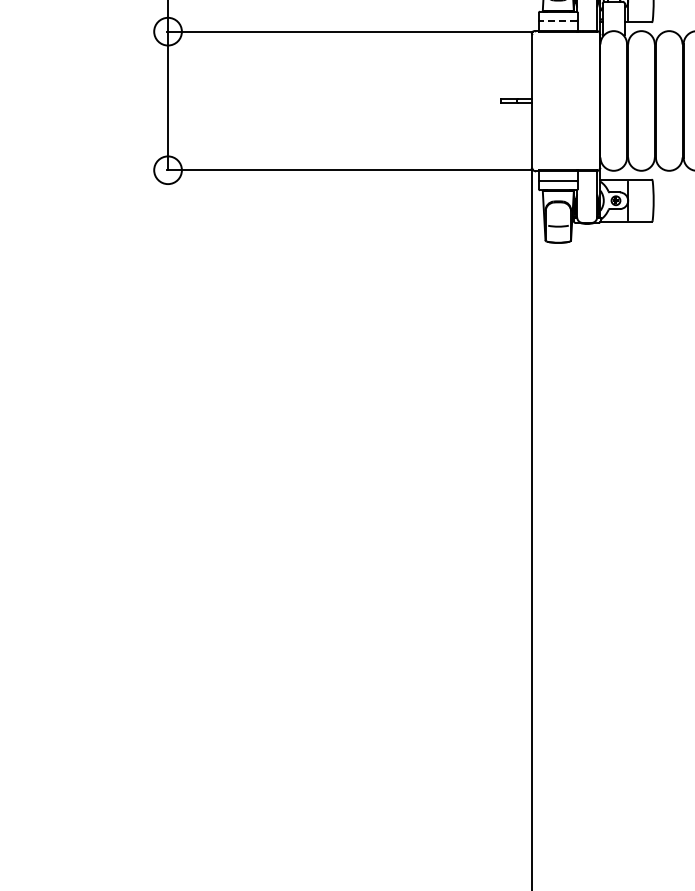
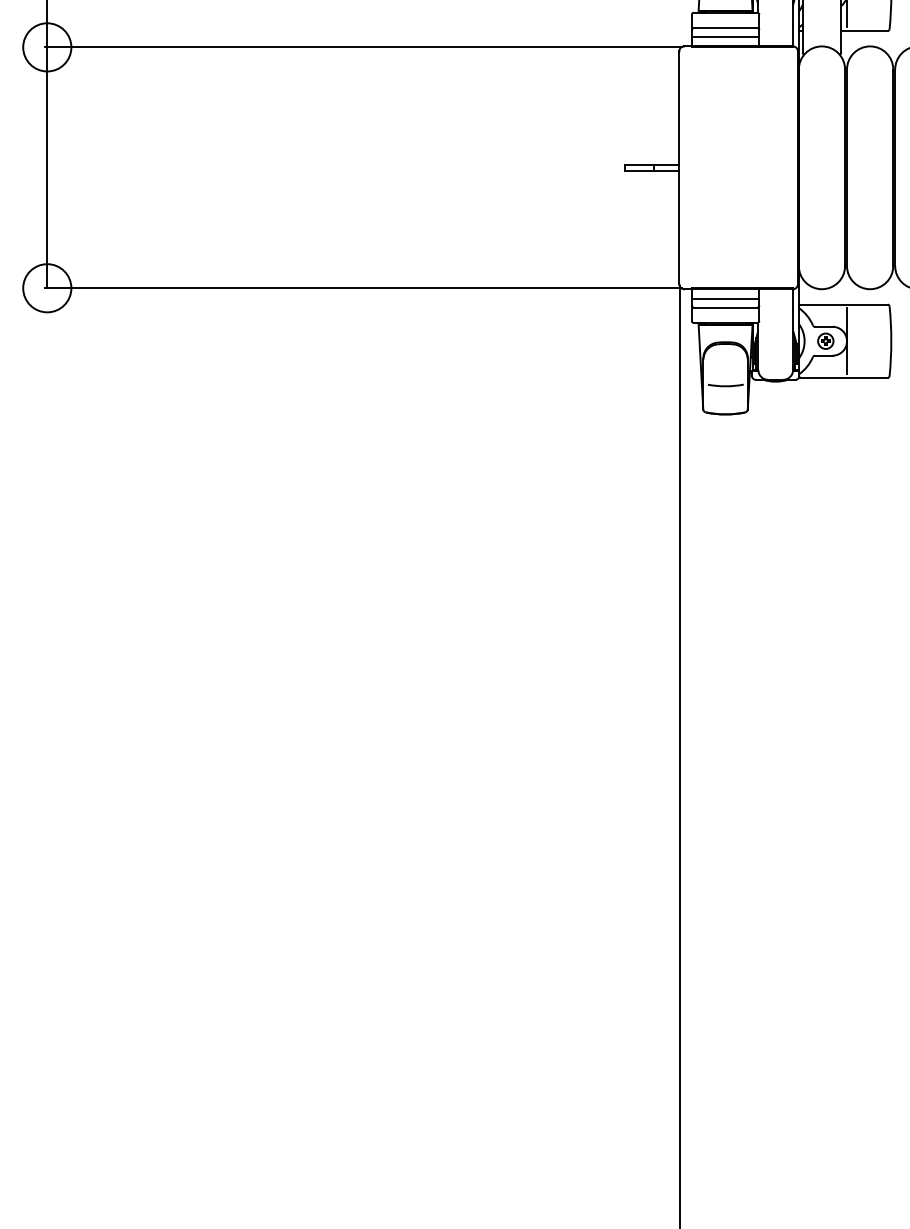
line: (557, 20) -> (724, 27), dashed -> solid
line: (557, 25) -> (724, 36), added
line: (557, 176) -> (724, 299), added

